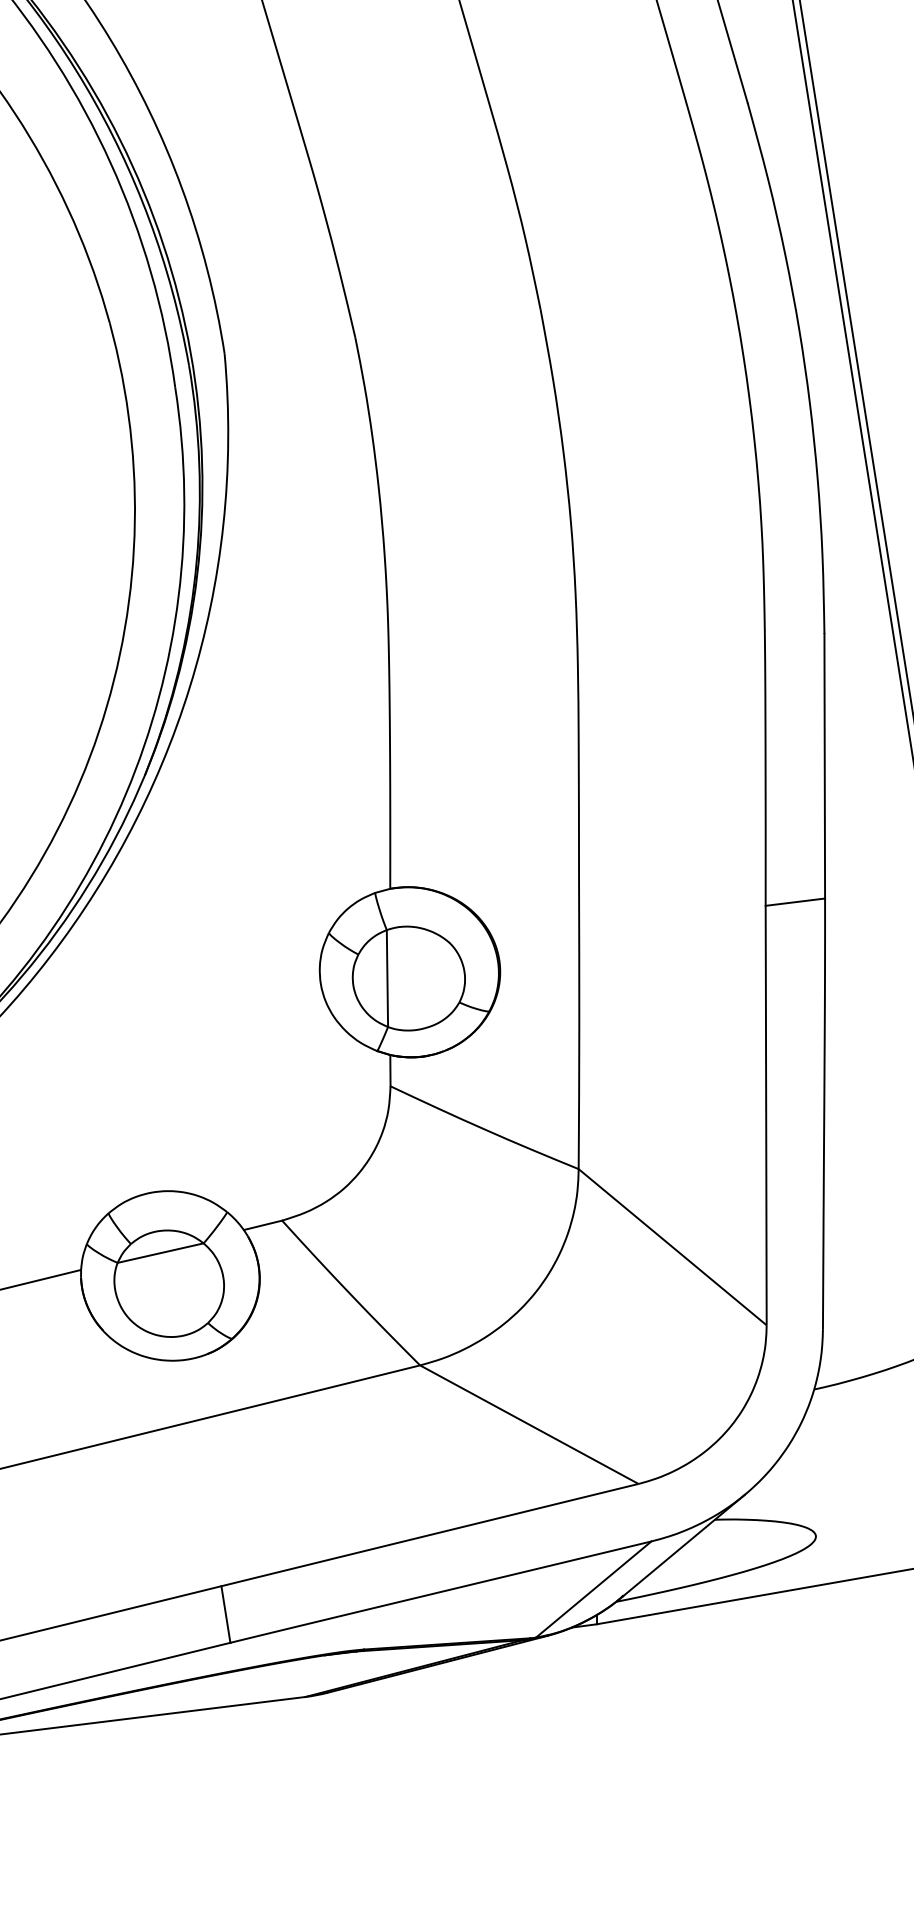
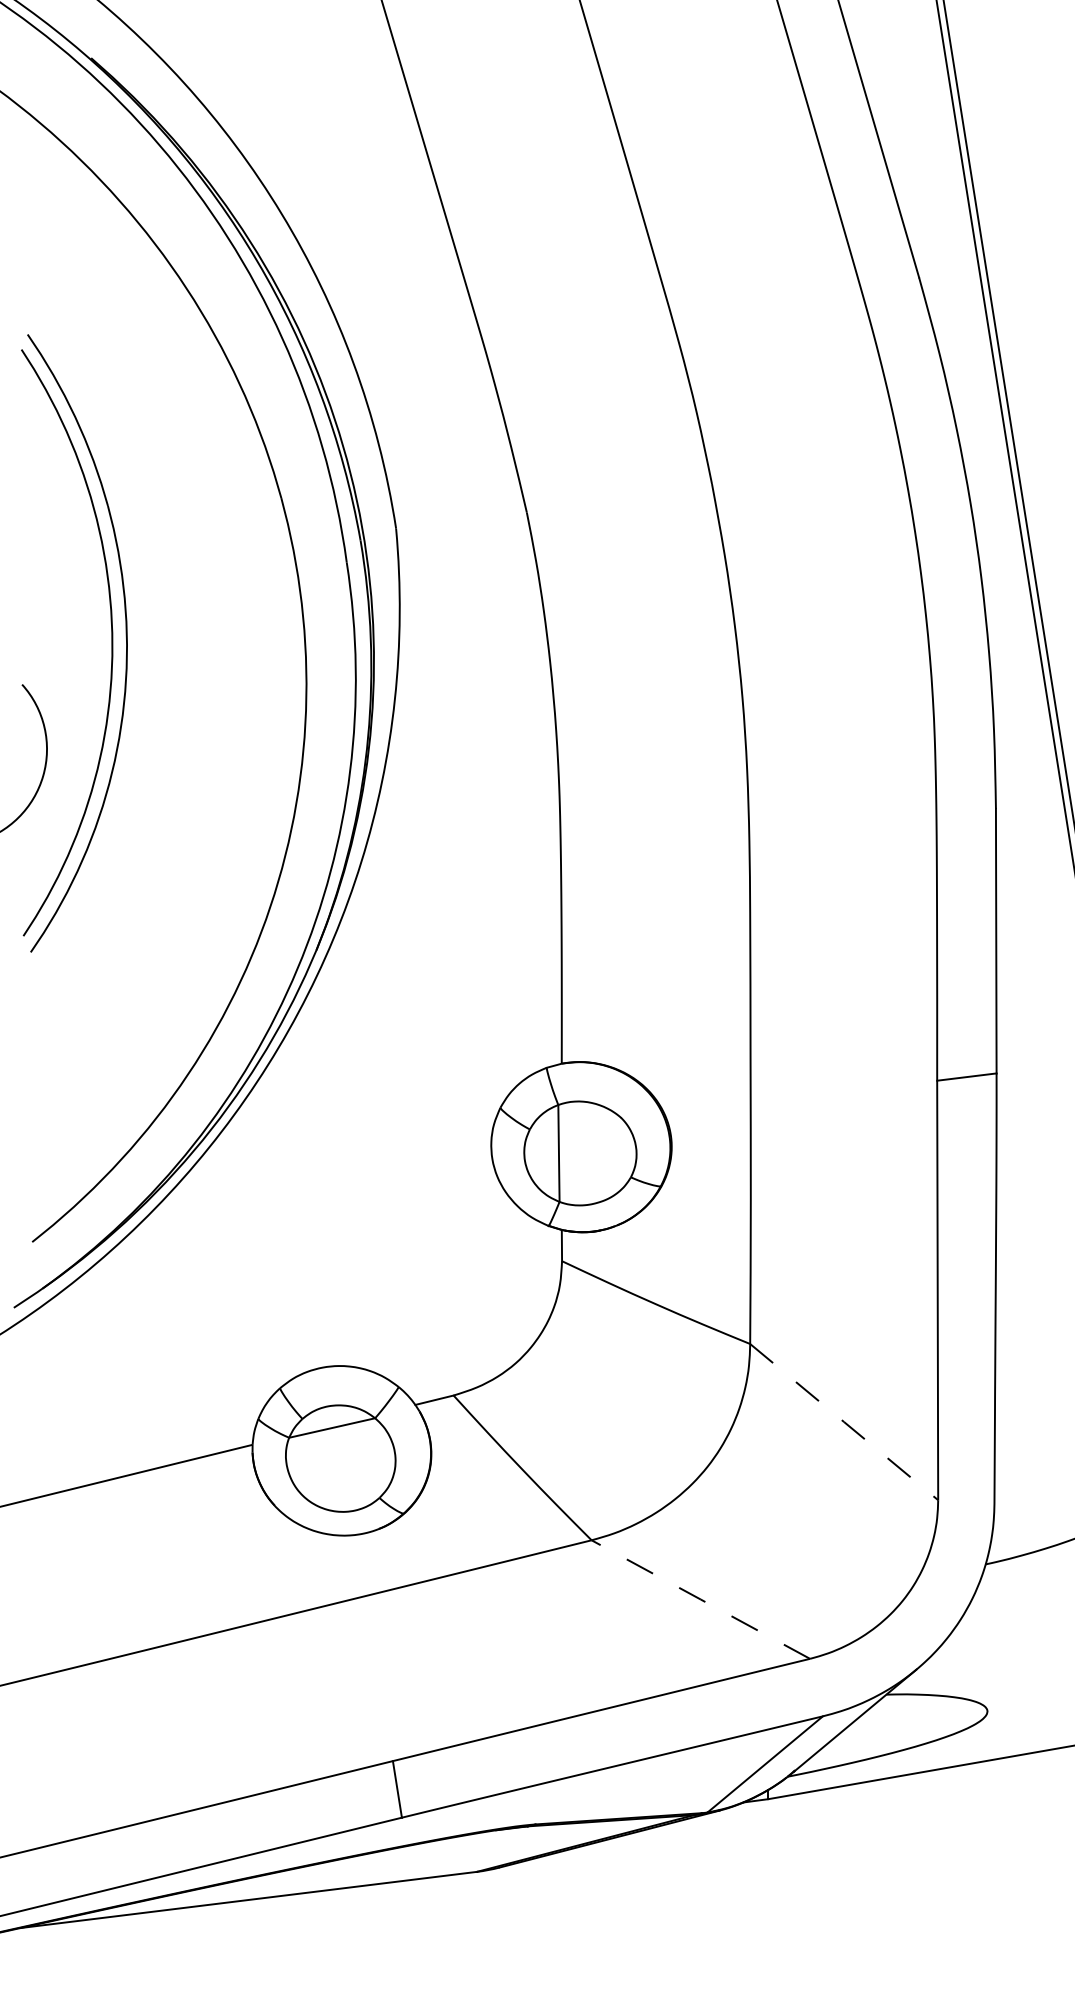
line: (672, 1247) -> (844, 1422), solid -> dashed
line: (528, 1424) -> (700, 1599), solid -> dashed

